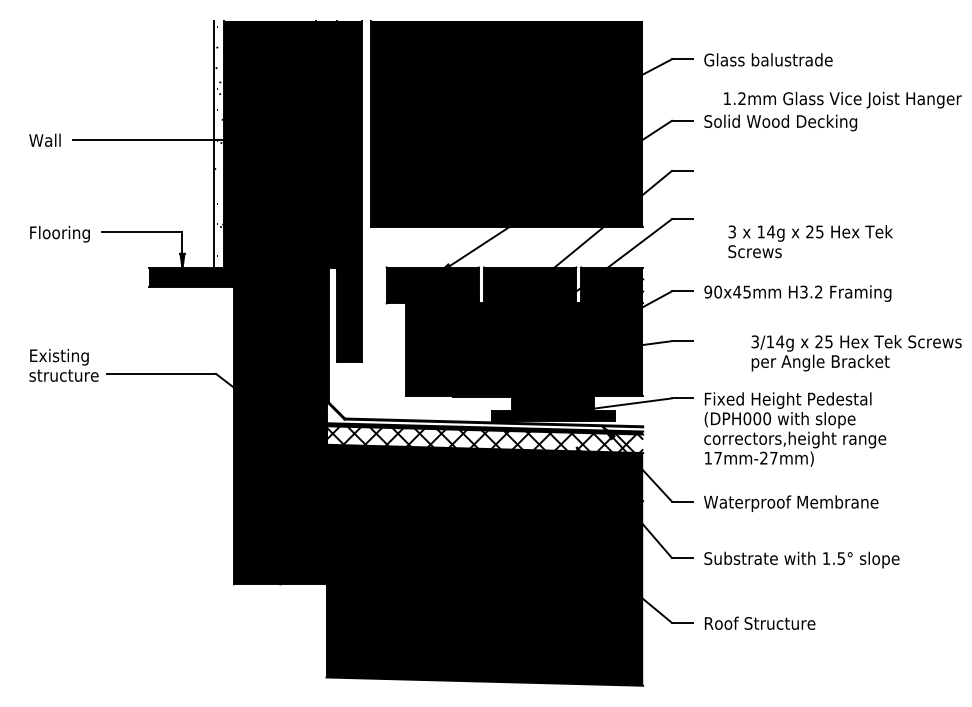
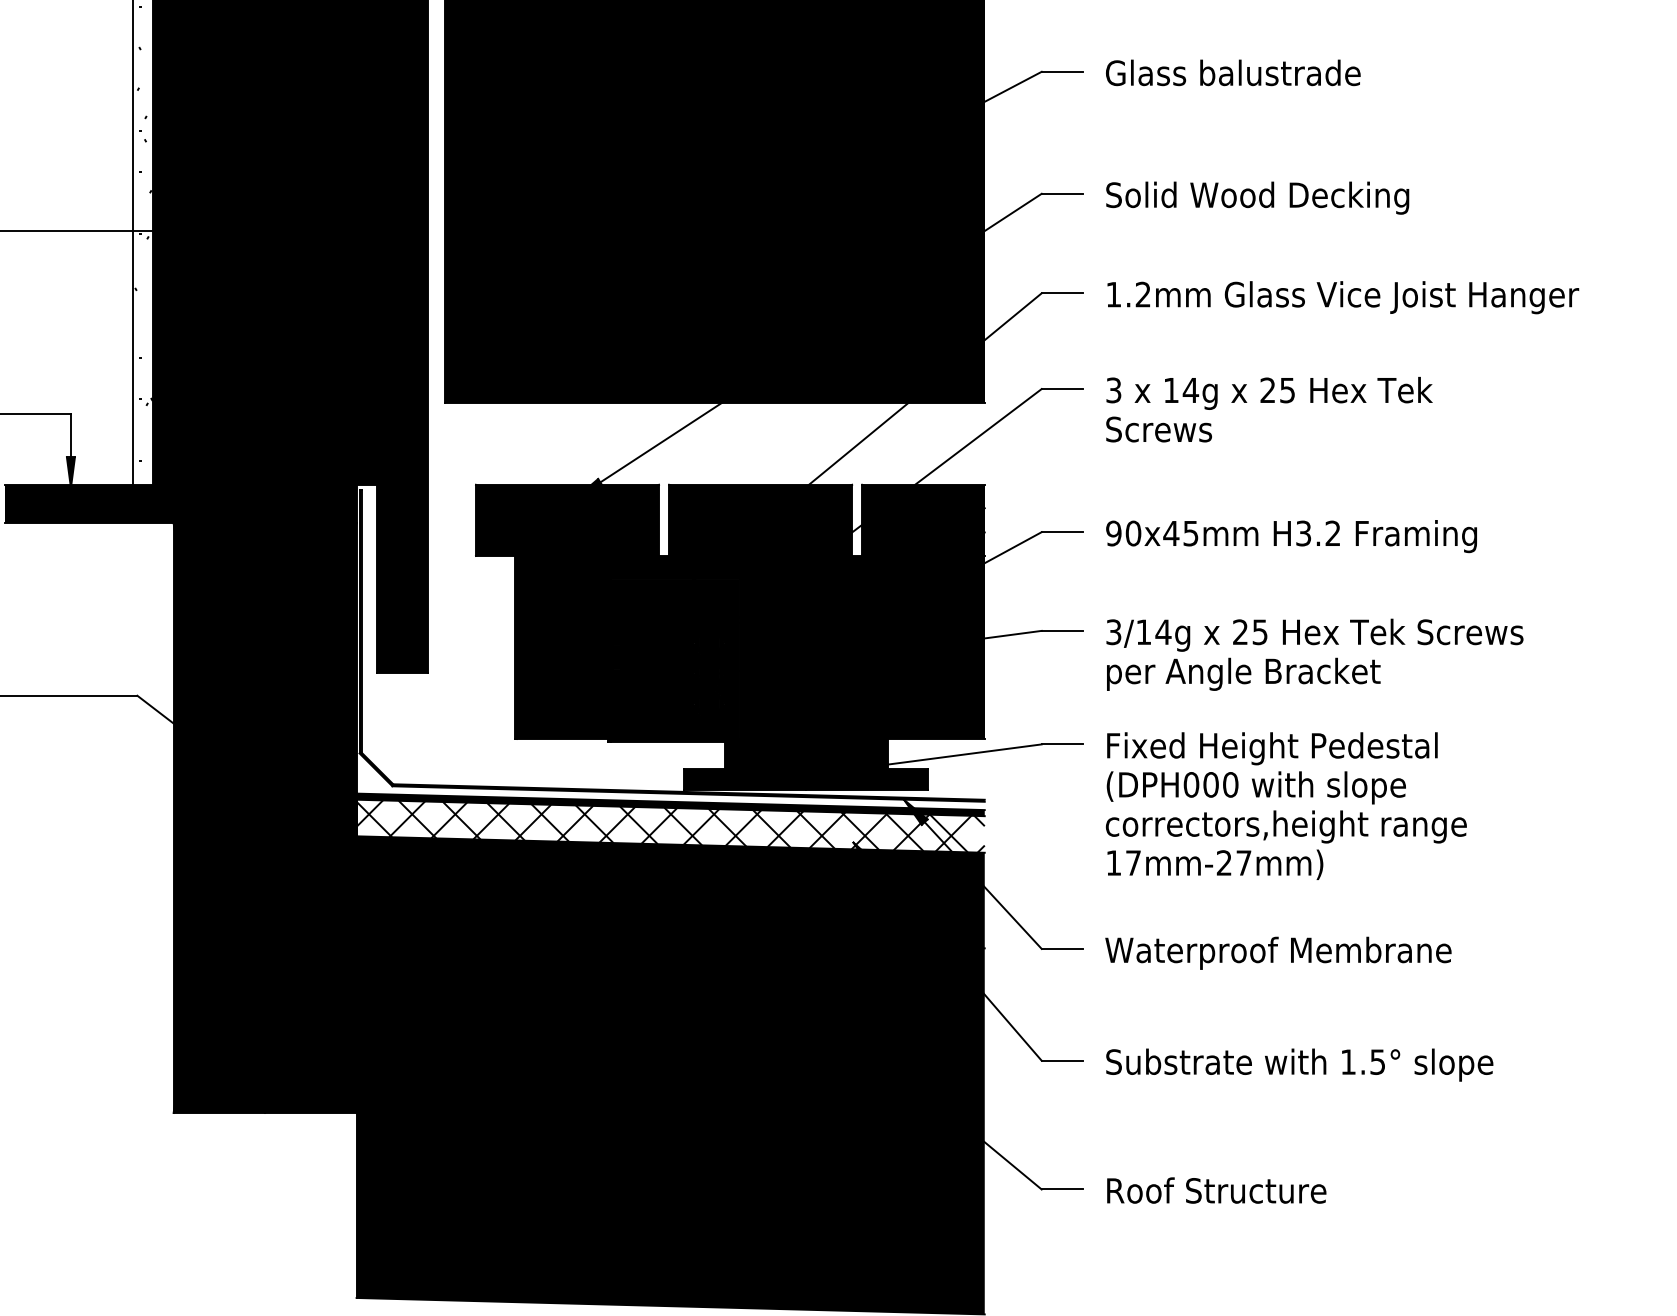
text: (842, 99) -> (1342, 296), moved
text: (810, 241) -> (1269, 409), moved
text: (856, 353) -> (1314, 655), moved

